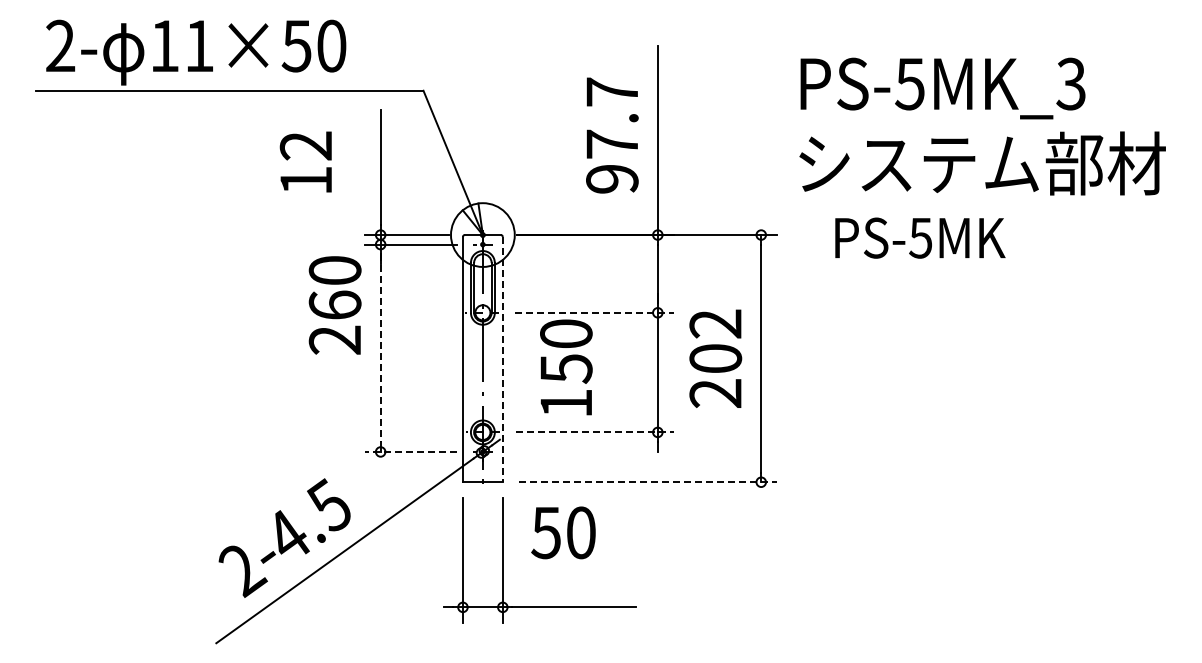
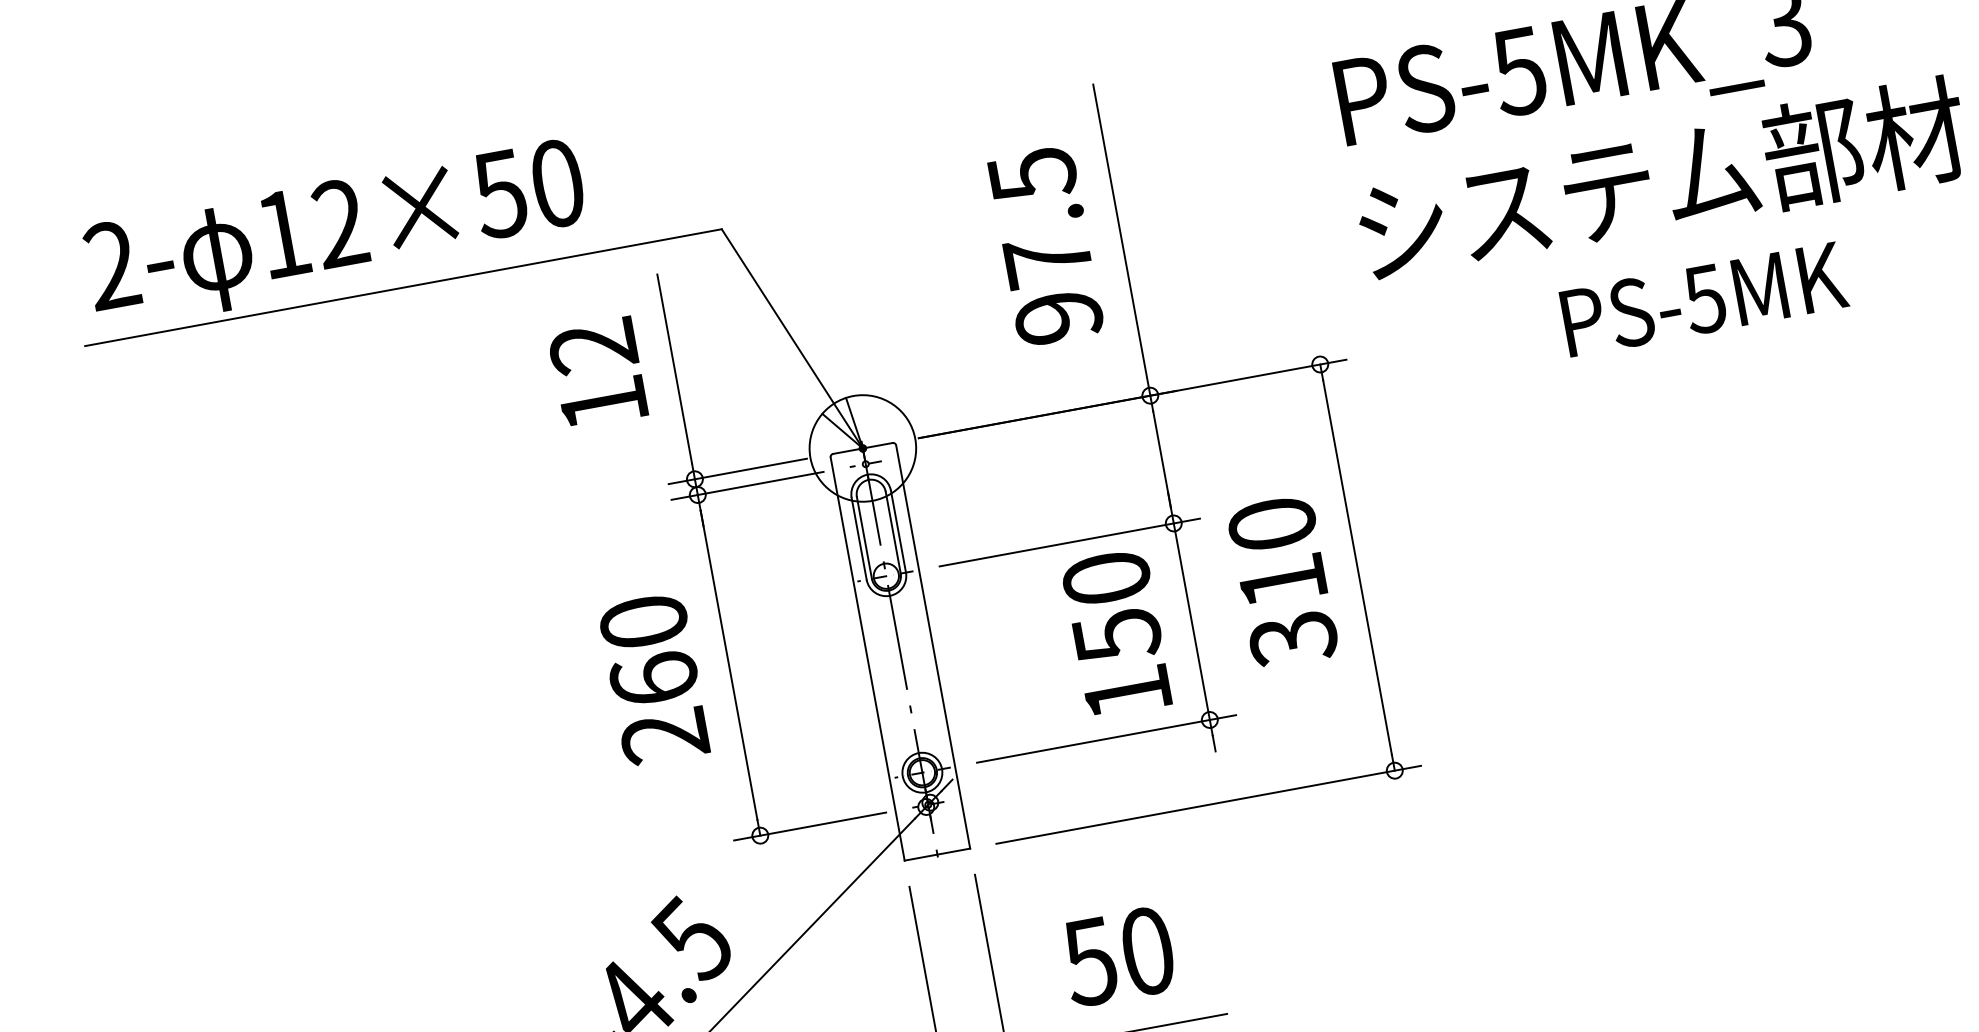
text: (199, 45) -> (340, 222), 11×50 -> 12×50
text: (612, 92) -> (1032, 175), 97.7 -> 97.5
text: (305, 161) -> (596, 372), moved
text: (920, 237) -> (1704, 298), moved
text: (334, 305) -> (653, 679), moved
line: (595, 312) -> (1071, 541), dashed -> solid
line: (380, 348) -> (728, 665), dashed -> solid
text: (715, 358) -> (1282, 581), 202 -> 310
line: (502, 359) -> (932, 647), dashed -> solid
text: (566, 367) -> (1116, 633), moved
line: (594, 432) -> (1105, 739), dashed -> solid
line: (410, 451) -> (809, 825), dashed -> solid
line: (648, 482) -> (1209, 805), dashed -> solid
text: (563, 532) -> (1118, 956), moved

